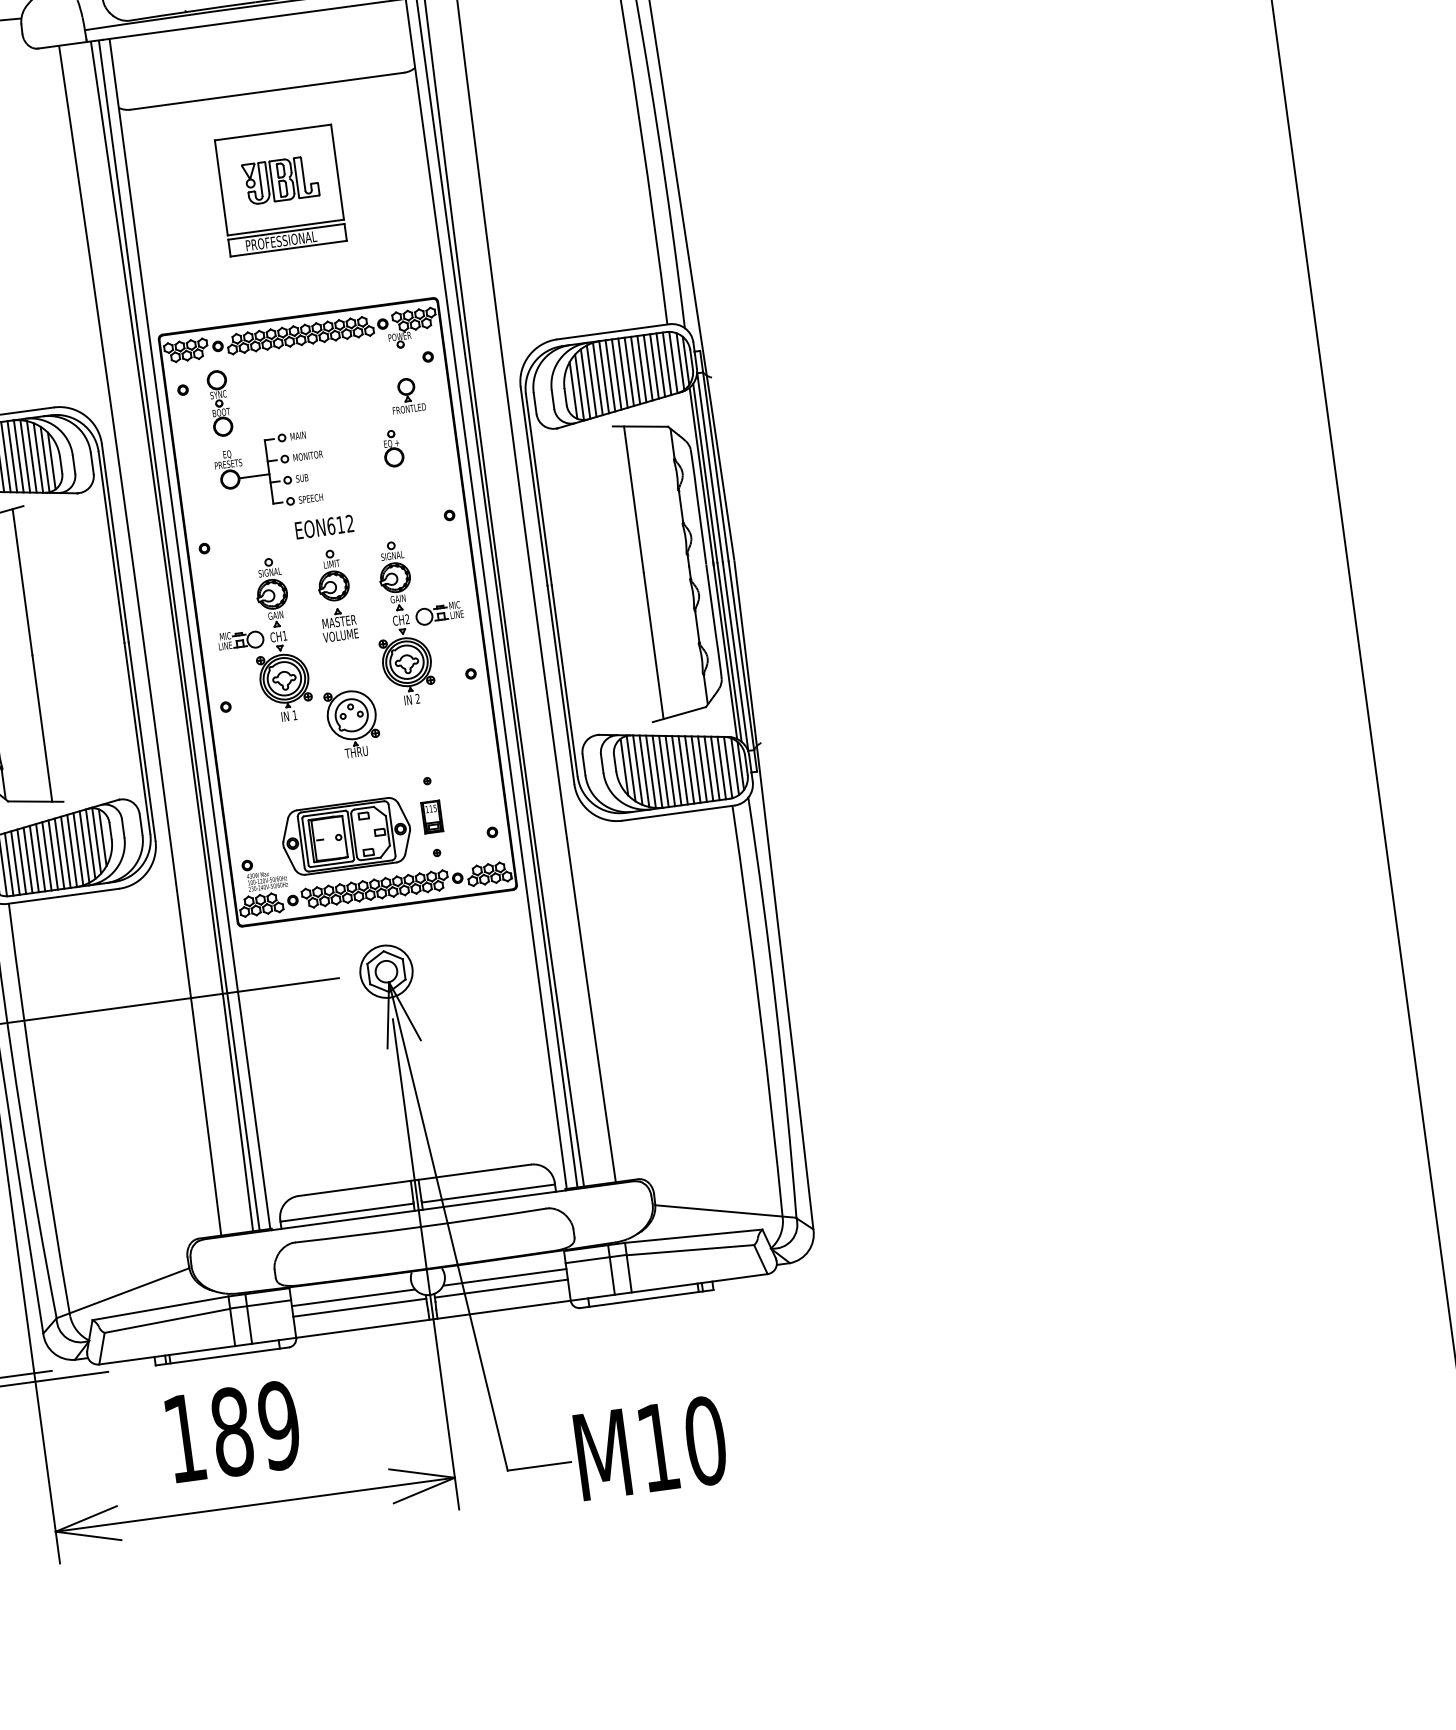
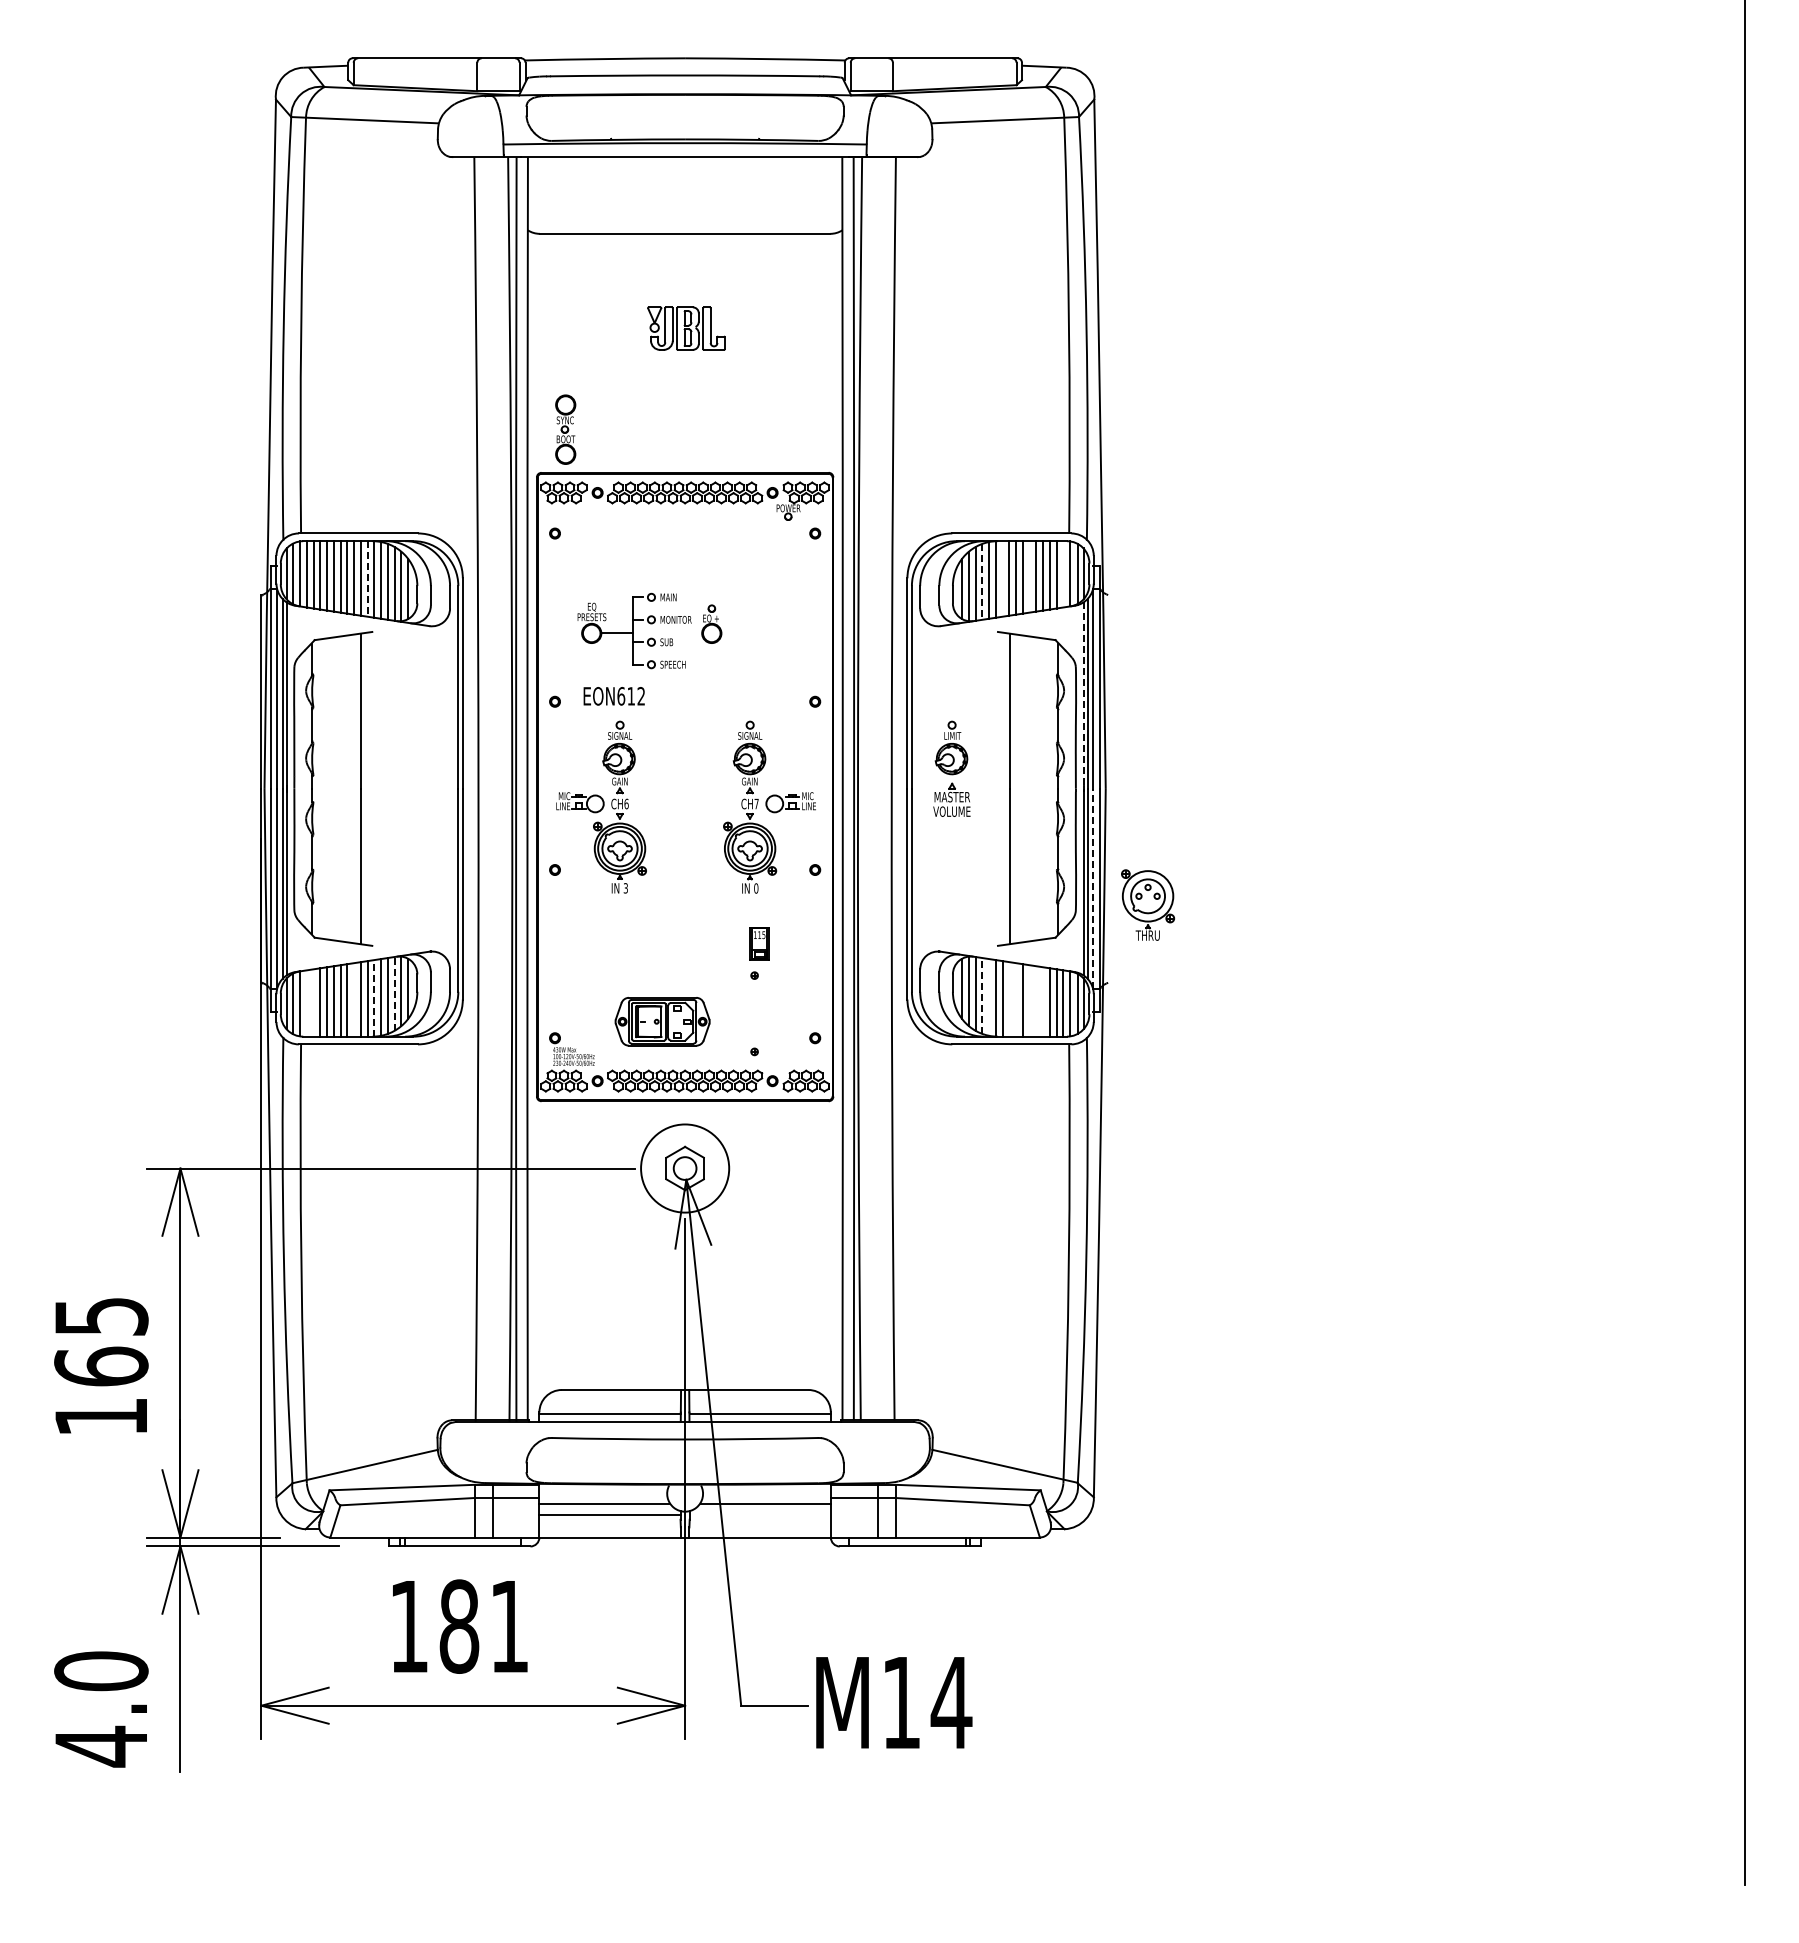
part: (280, 190) -> (684, 339), removed
line: (667, 363) -> (1063, 574), removed
line: (635, 370) -> (1029, 576), removed
line: (610, 375) -> (1002, 578), removed
line: (591, 380) -> (982, 581), solid -> dashed
part: (407, 395) -> (788, 570), removed
part: (219, 403) -> (565, 429), moved
part: (392, 448) -> (711, 623), moved
line: (12, 456) -> (367, 578), solid -> dashed
line: (701, 476) -> (1083, 696), solid -> dashed
text: (323, 527) -> (613, 696), moved
part: (334, 594) -> (951, 768), moved
text: (407, 618) -> (756, 803), CH2 -> CH7
text: (284, 635) -> (626, 803), CH1 -> CH6
line: (735, 655) -> (1093, 888), solid -> dashed
text: (418, 698) -> (756, 888), 2 -> 0
text: (294, 715) -> (625, 888), 1 -> 3
part: (353, 722) -> (1148, 904), moved
line: (702, 768) -> (1043, 1001), removed
line: (689, 769) -> (1029, 1000), removed
line: (696, 769) -> (1036, 1001), removed
line: (644, 770) -> (982, 995), solid -> dashed
line: (677, 770) -> (1016, 999), removed
line: (651, 771) -> (989, 997), removed
line: (670, 771) -> (1009, 999), removed
part: (432, 816) -> (759, 943), moved
part: (346, 836) -> (662, 1021), size x0.7
line: (90, 843) -> (394, 993), solid -> dashed
line: (72, 850) -> (374, 997), solid -> dashed
line: (53, 854) -> (354, 999), removed
line: (15, 862) -> (313, 1002), removed
line: (8, 864) -> (306, 1003), removed
circle: (385, 971) -> (684, 1168), size x1.6
line: (500, 1289) -> (759, 1515), removed
text: (279, 1425) -> (509, 1626), 189 -> 181
text: (705, 1440) -> (951, 1702), M10 -> M14

